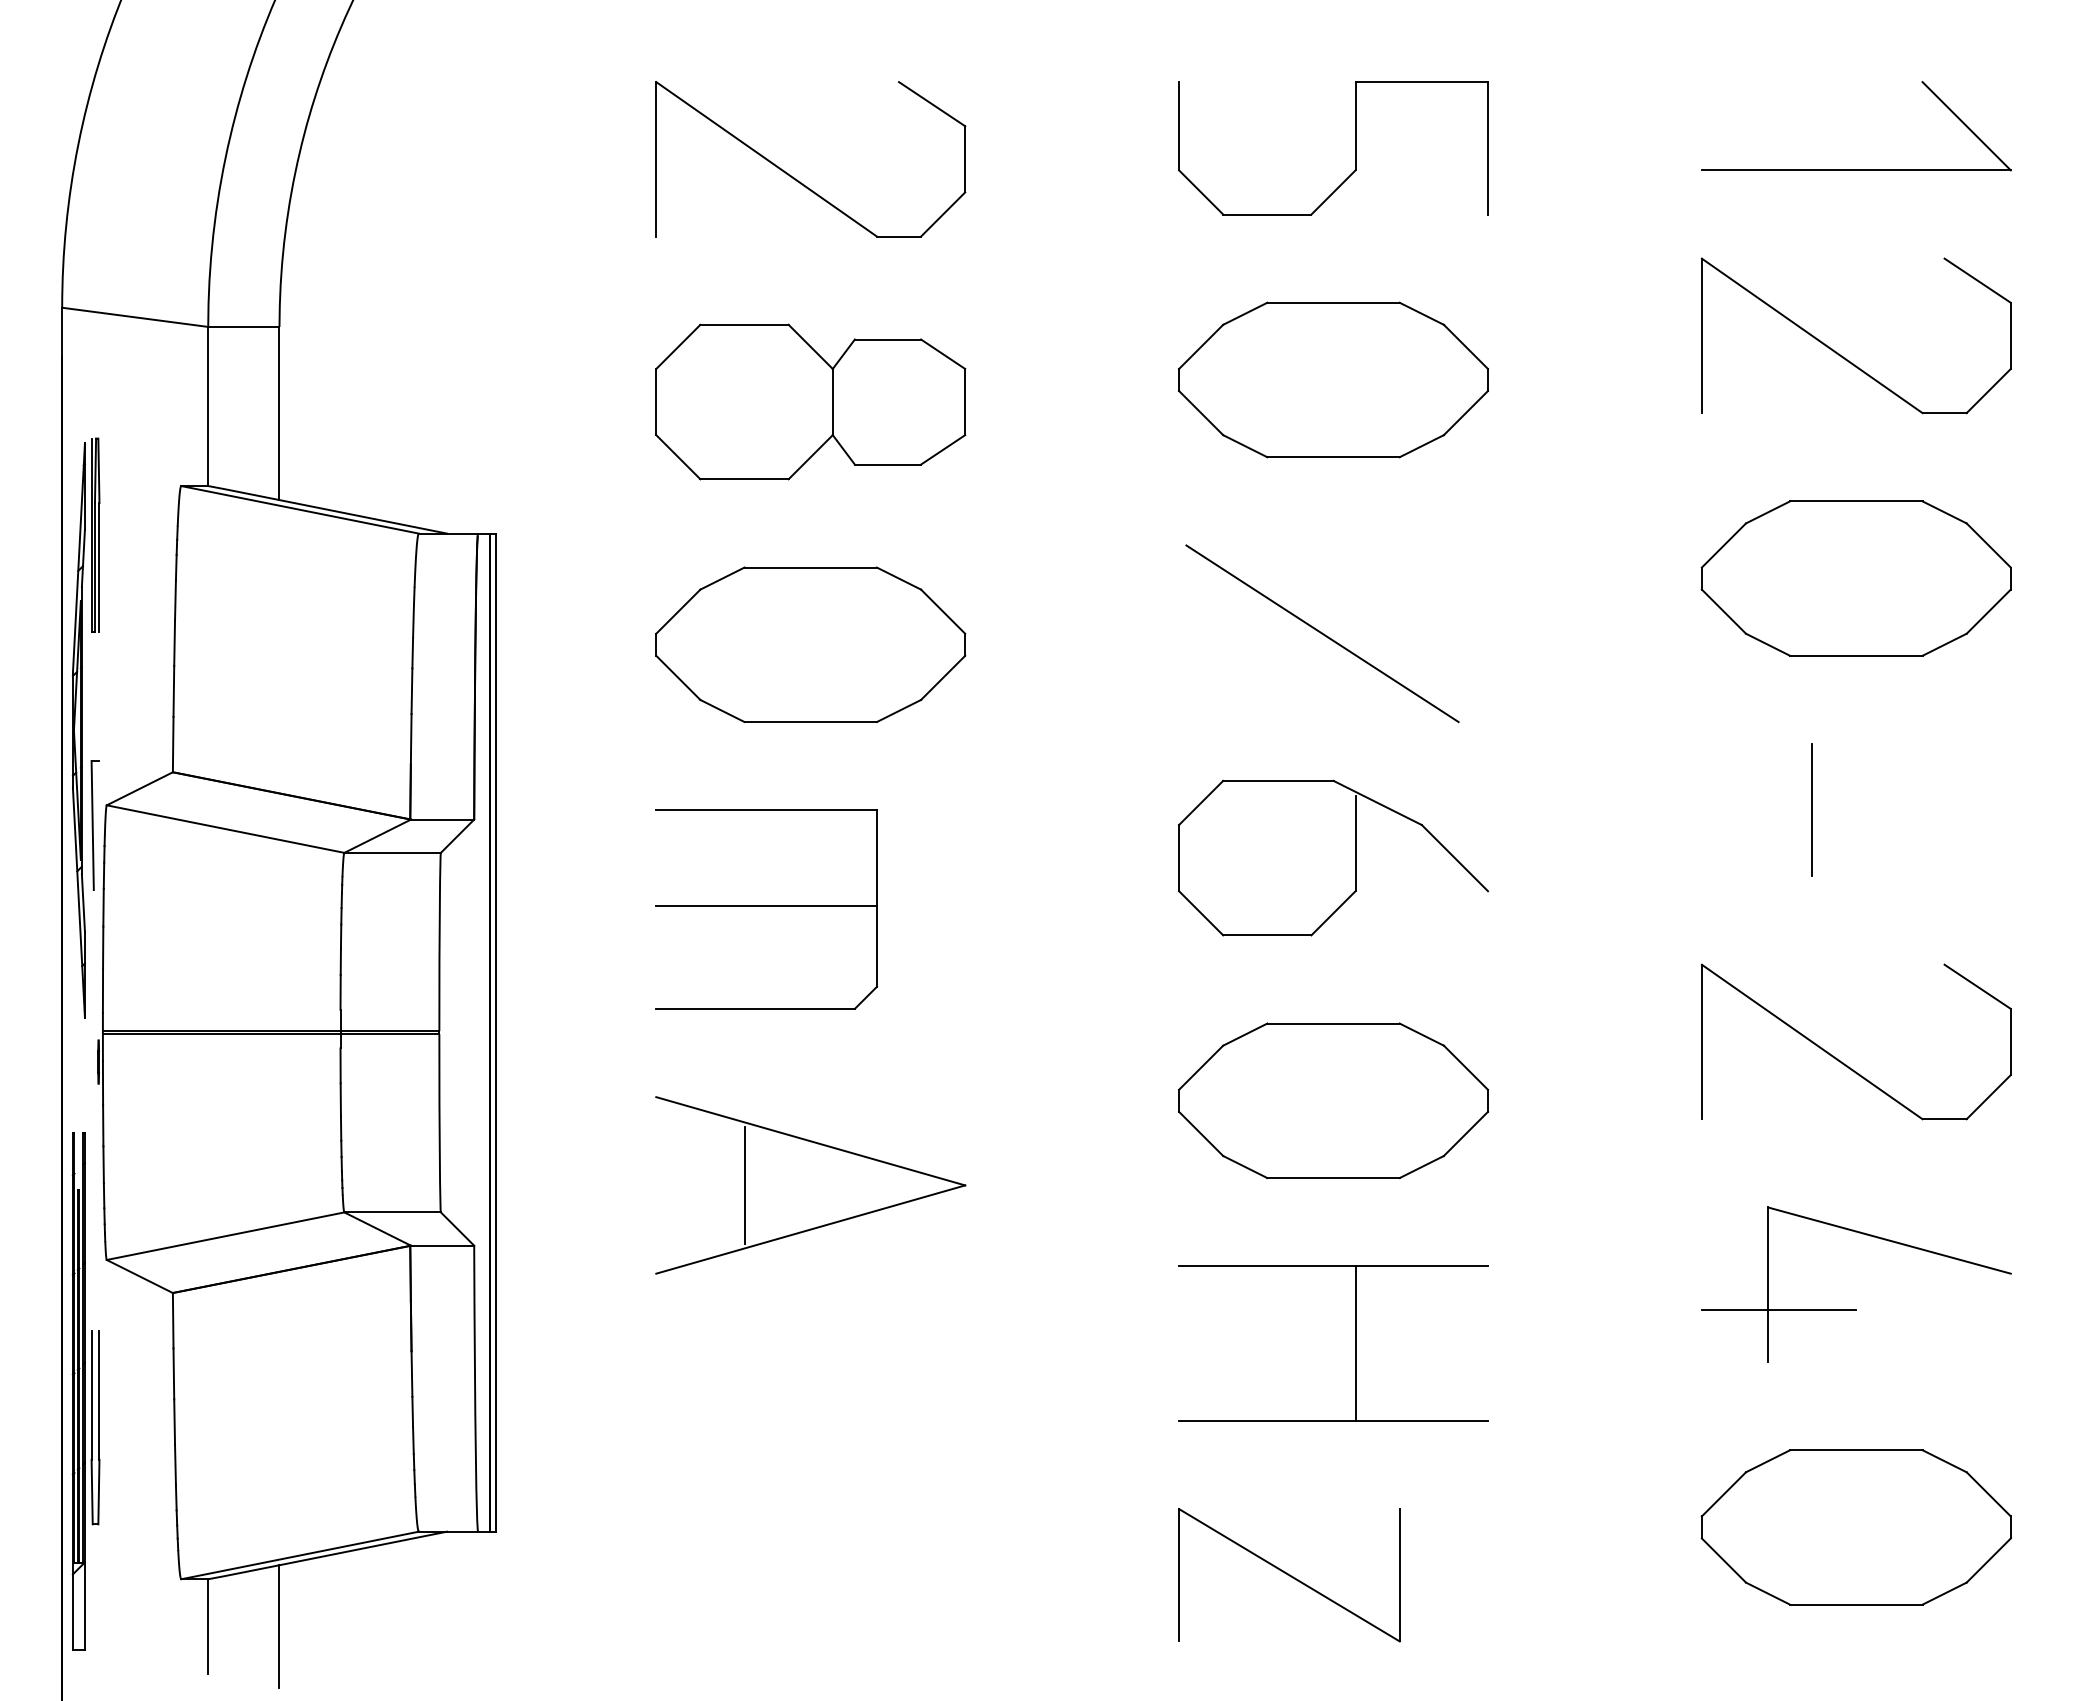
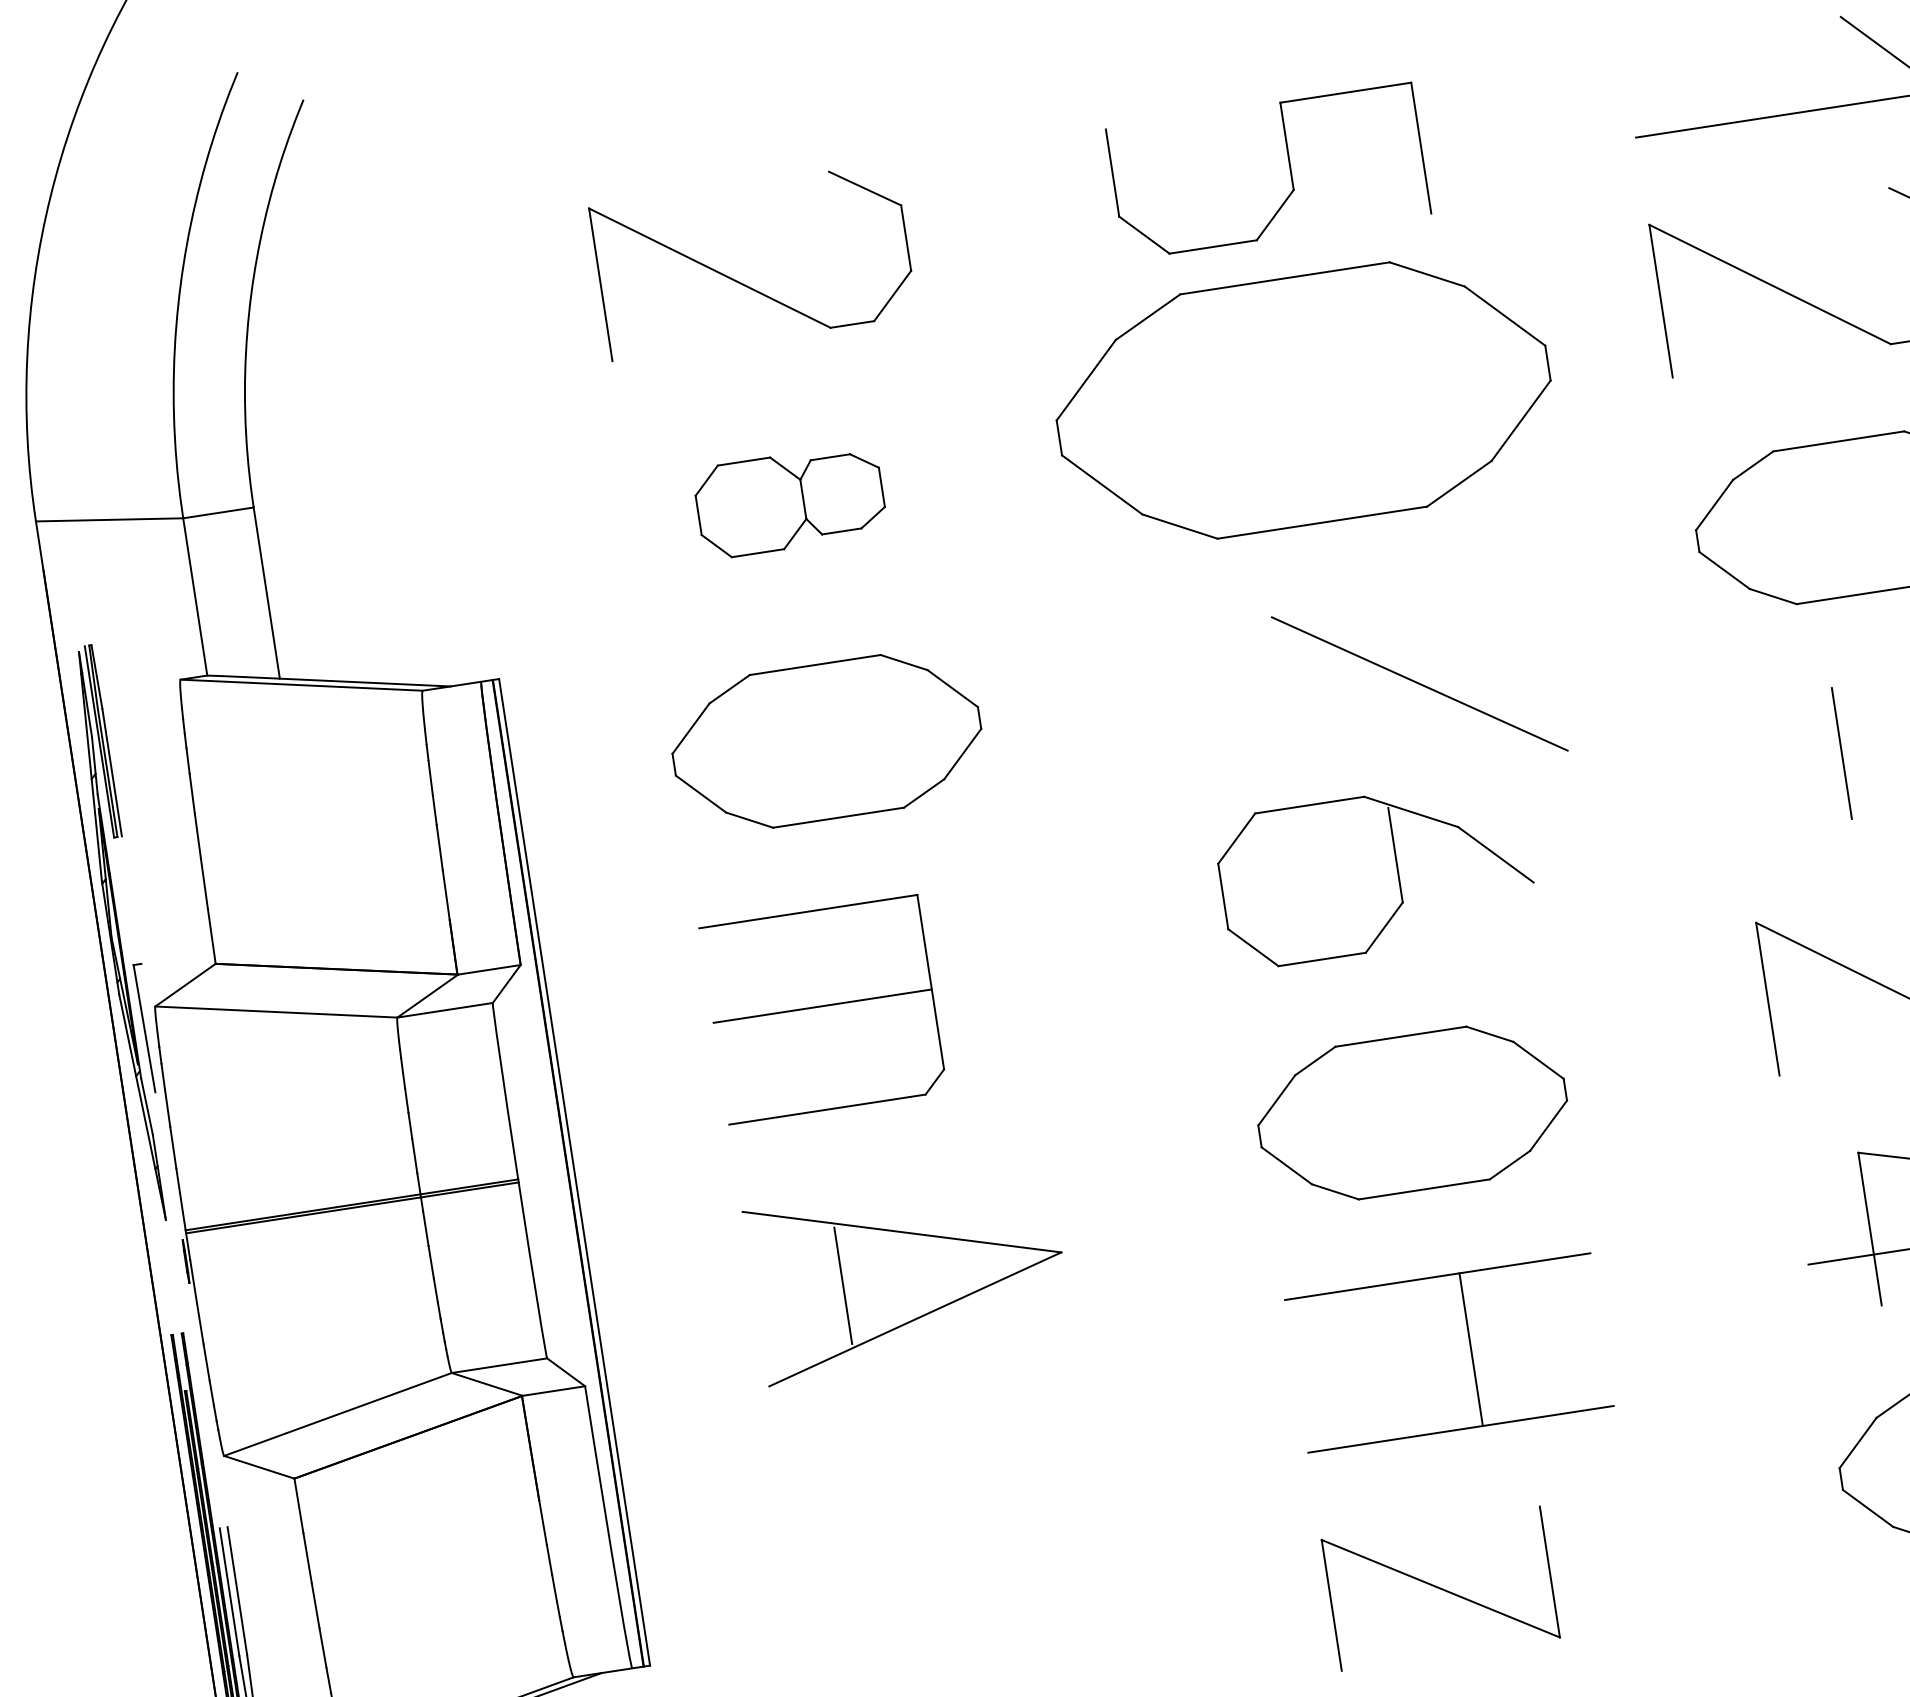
part: (1333, 379) -> (1303, 400), size x1.6
part: (810, 401) -> (789, 500), size x0.6
line: (1322, 633) -> (1419, 683), moved

